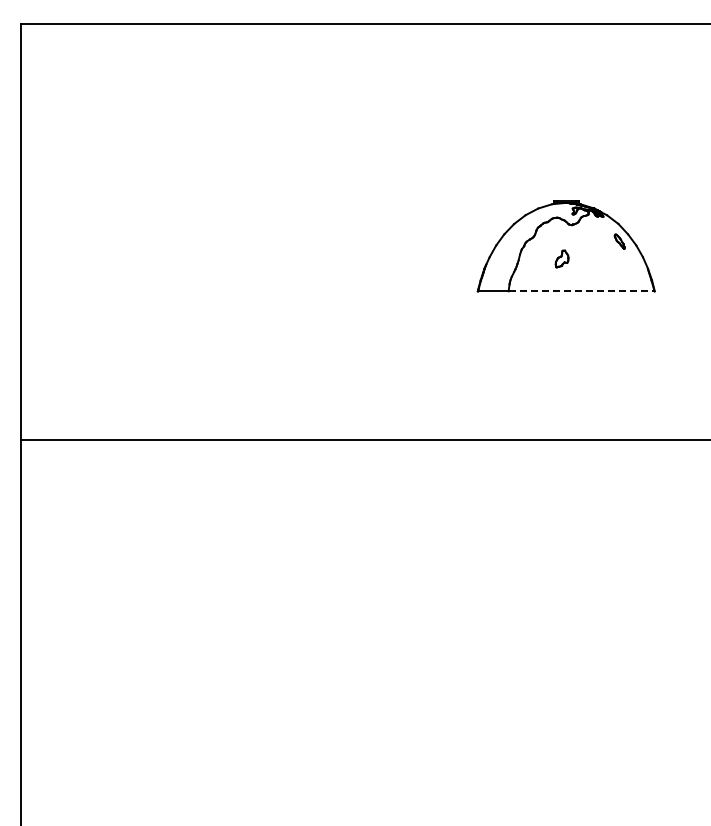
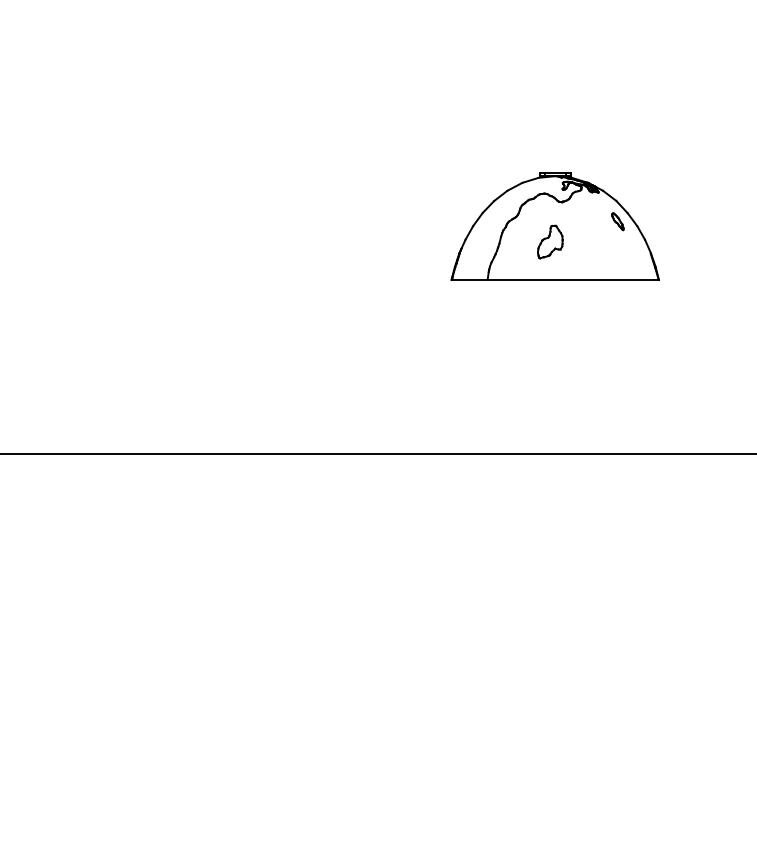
part: (561, 258) -> (549, 241), size x1.67
line: (582, 291) -> (574, 280), dashed -> solid

